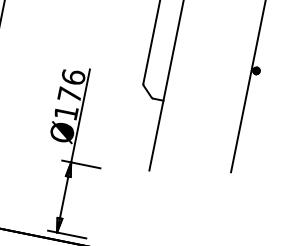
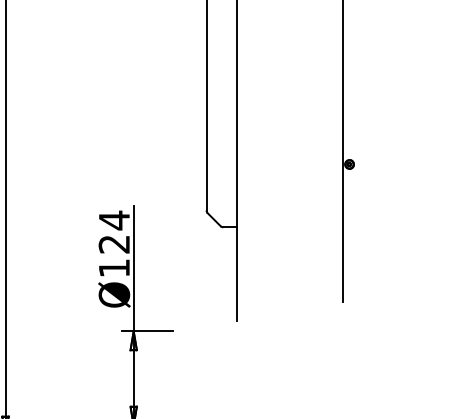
text: (71, 85) -> (114, 231), Ø176 -> Ø124

